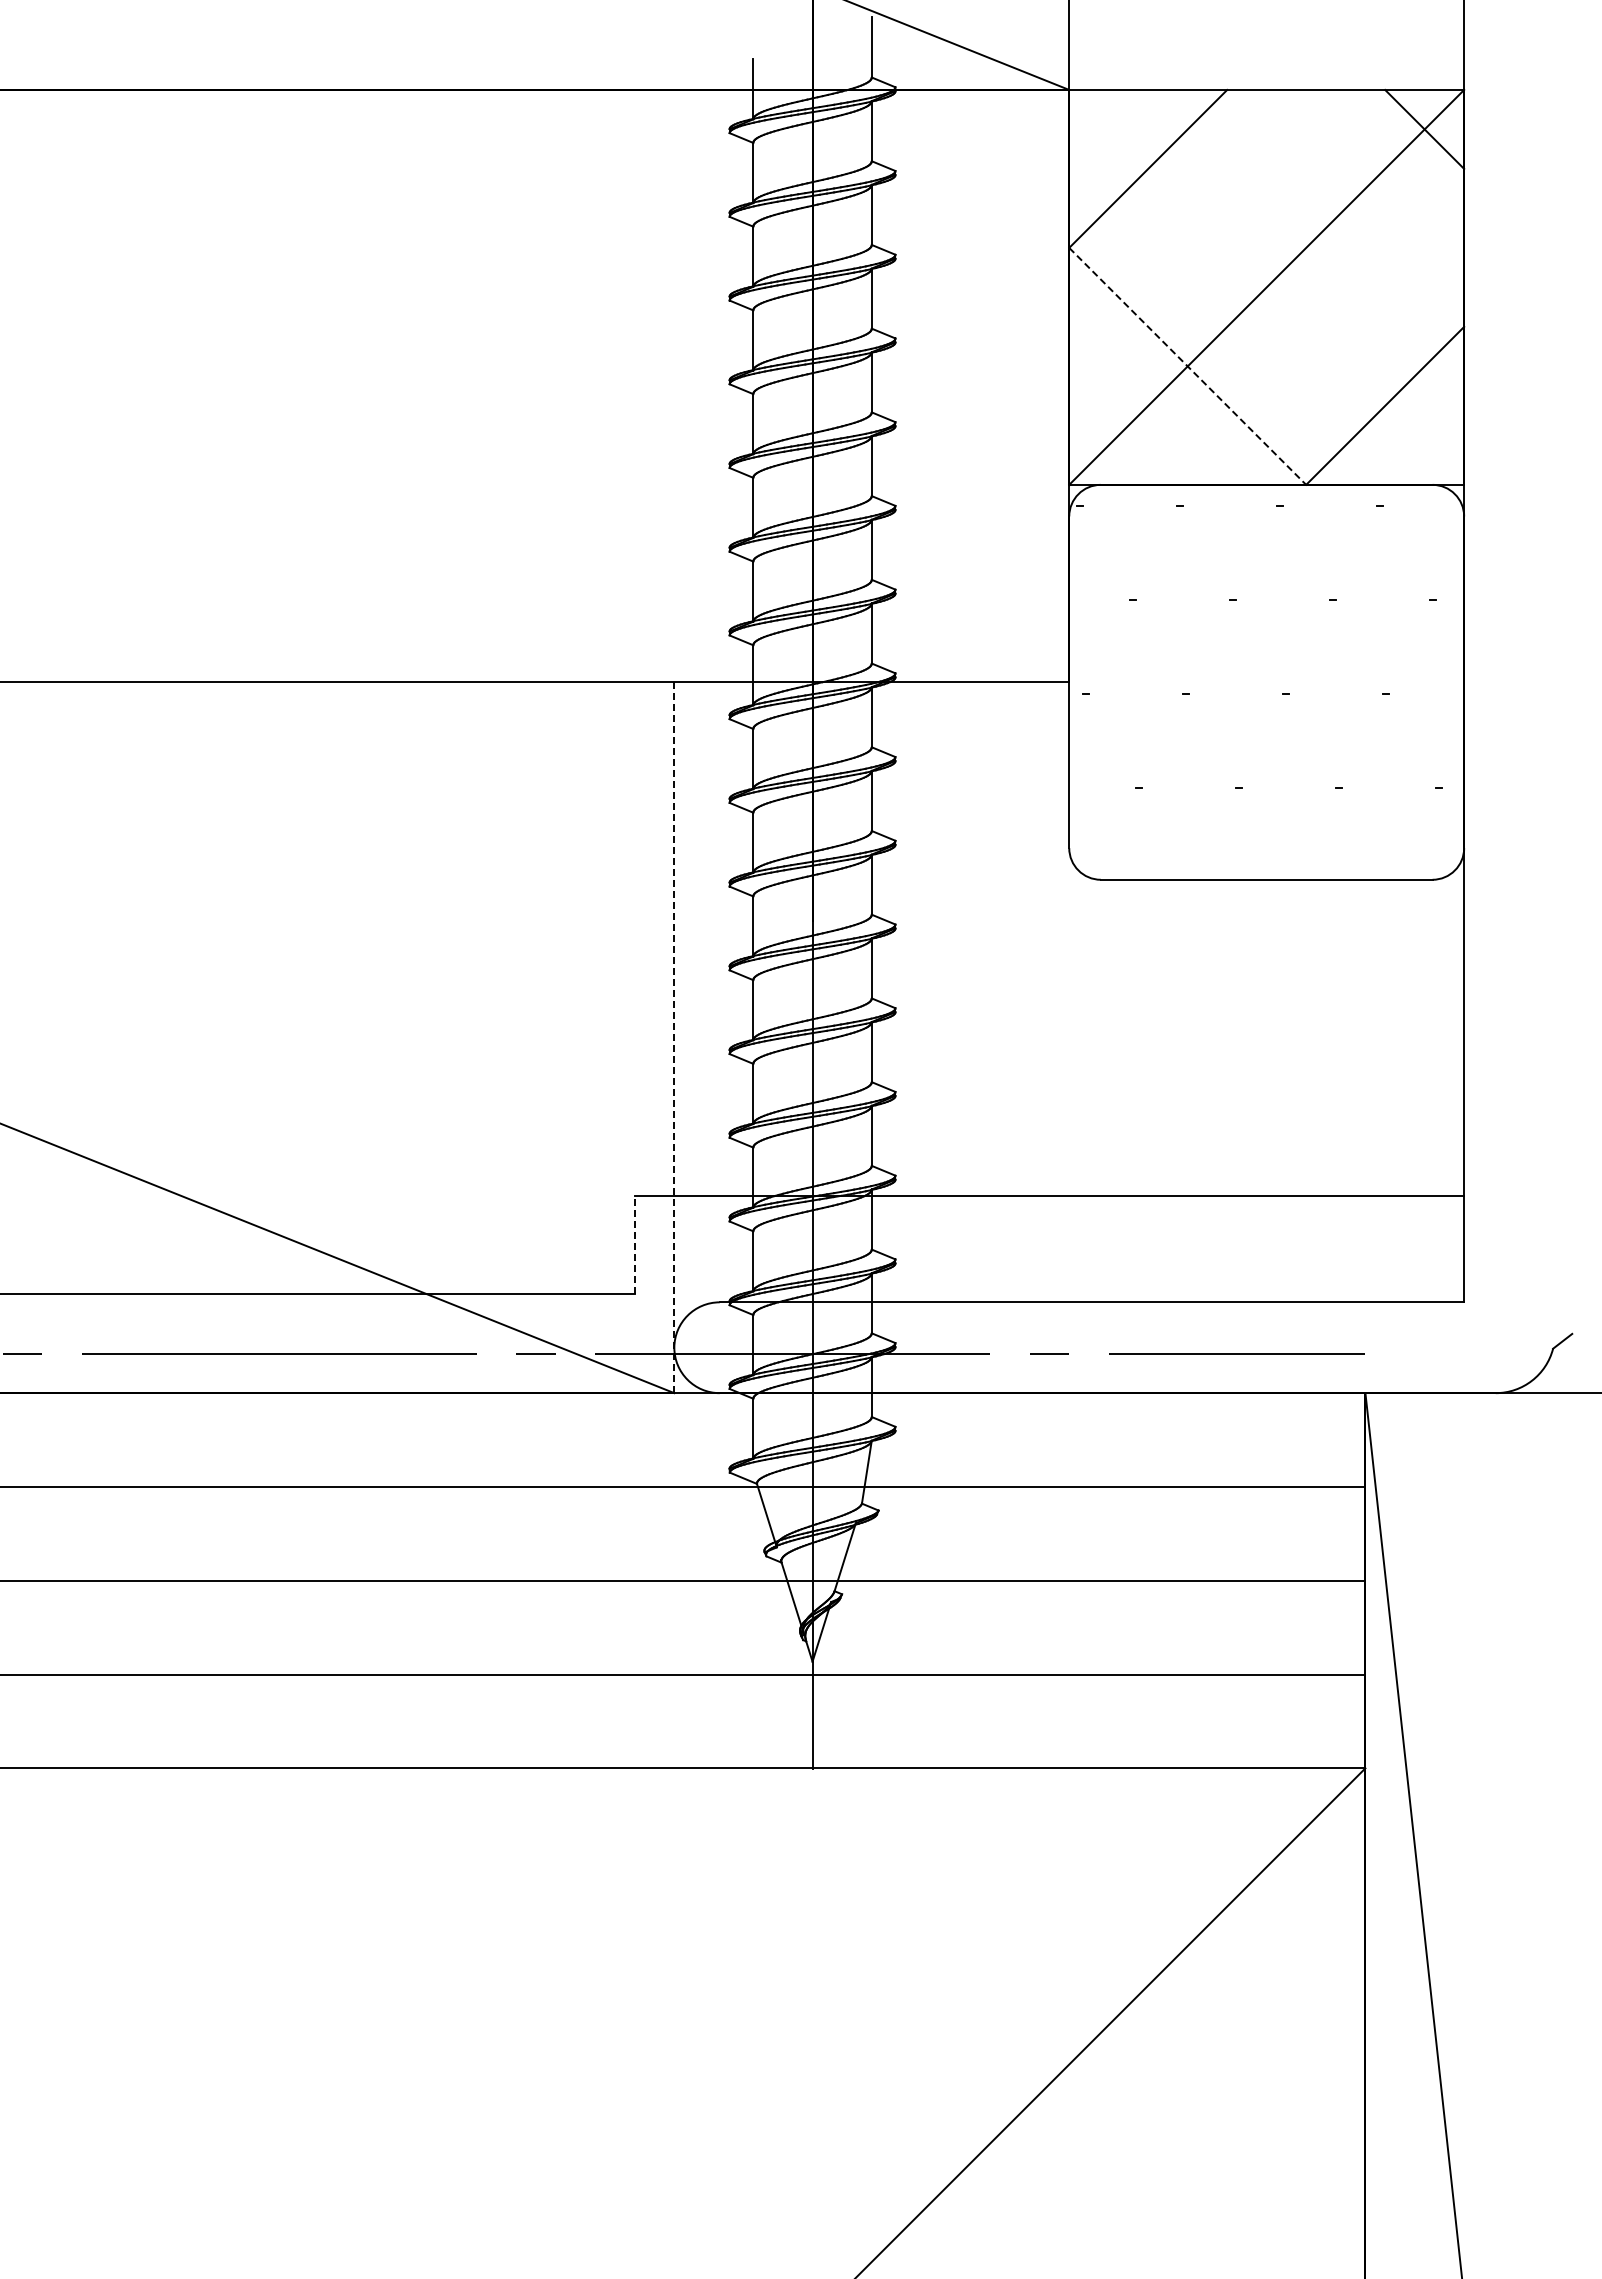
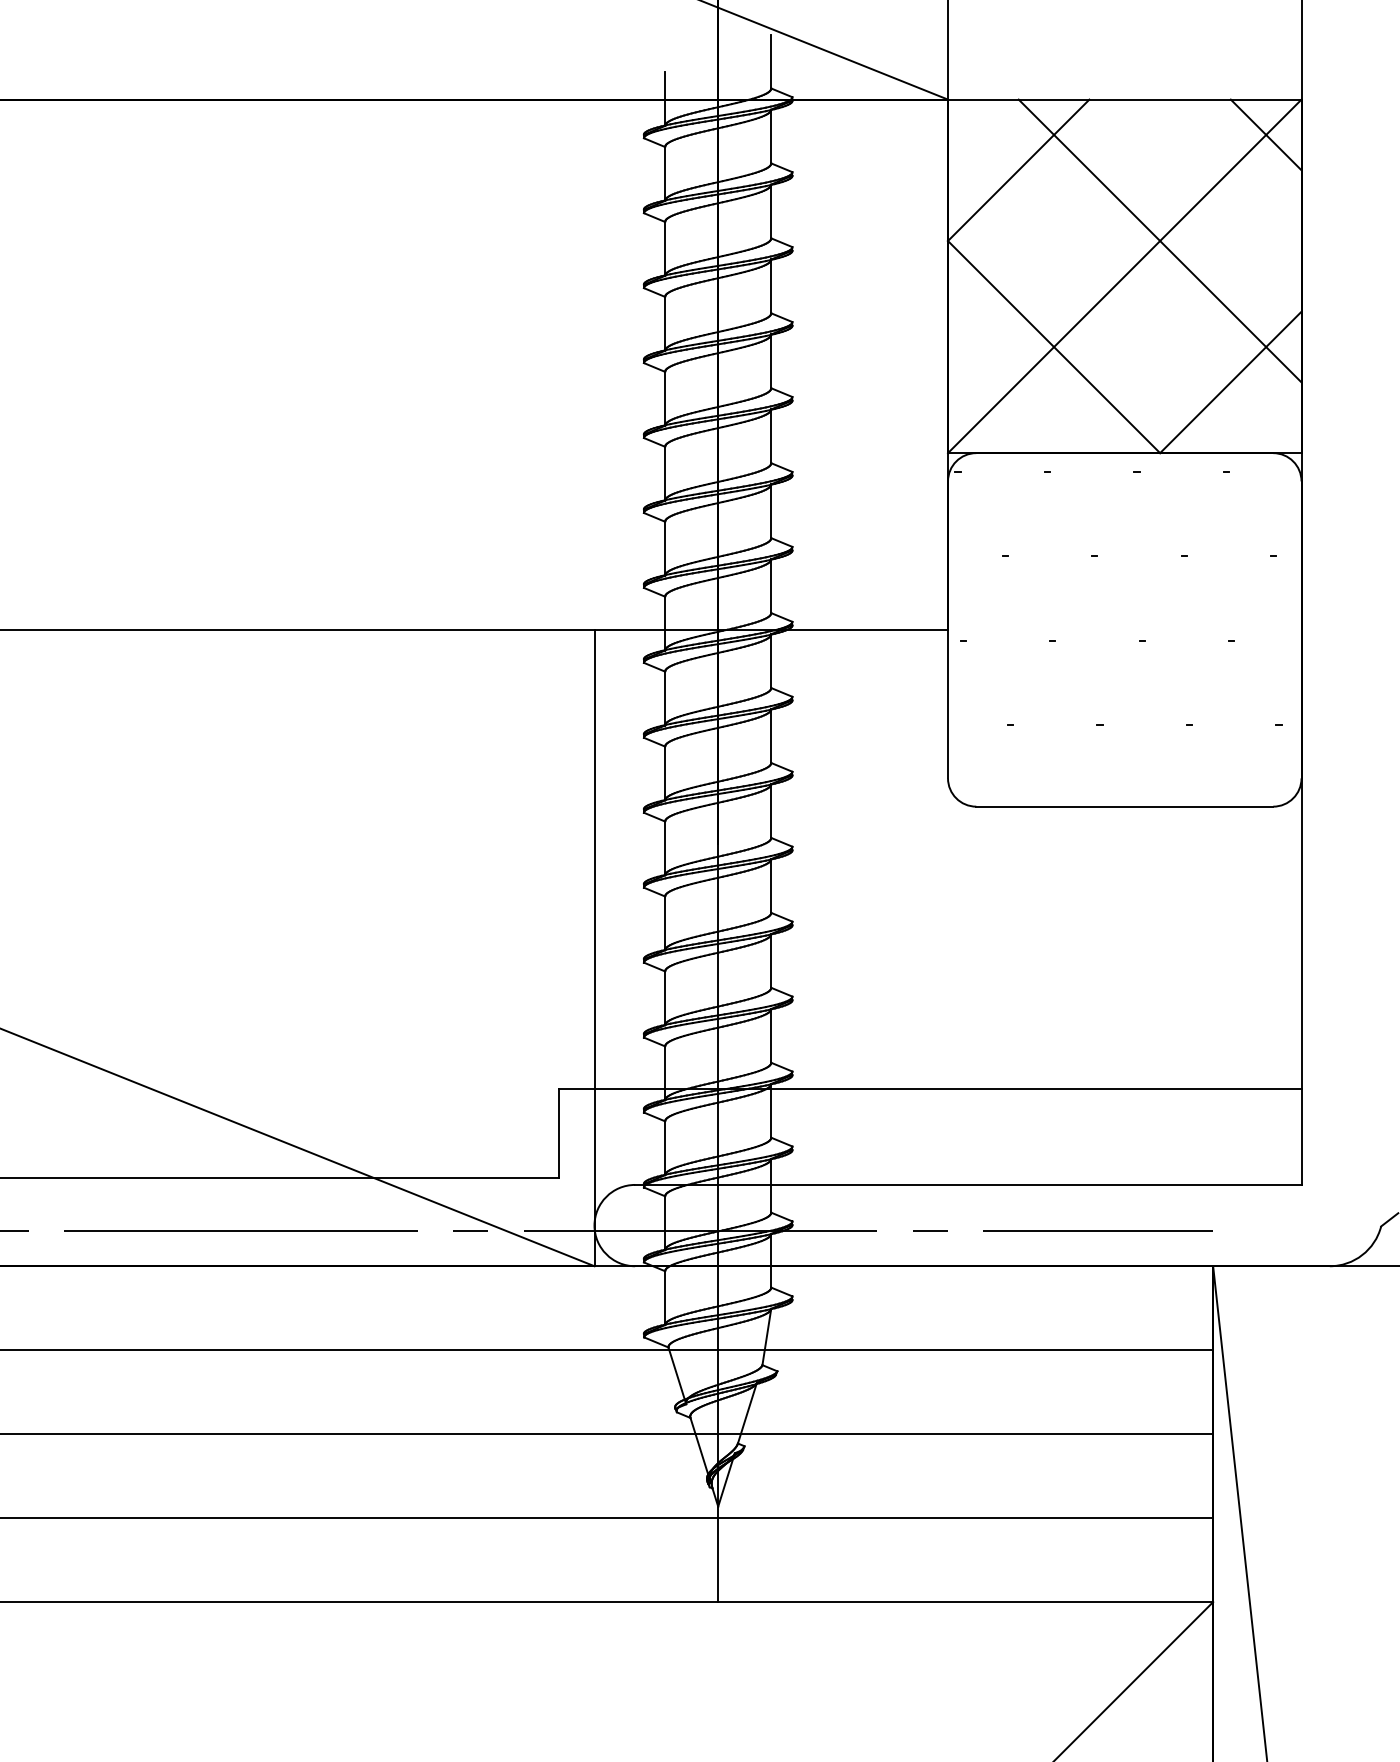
line: (1306, 247) -> (1160, 240), added
line: (1187, 366) -> (1053, 347), dashed -> solid
line: (674, 1037) -> (594, 947), dashed -> solid
line: (634, 1244) -> (558, 1133), dashed -> solid

